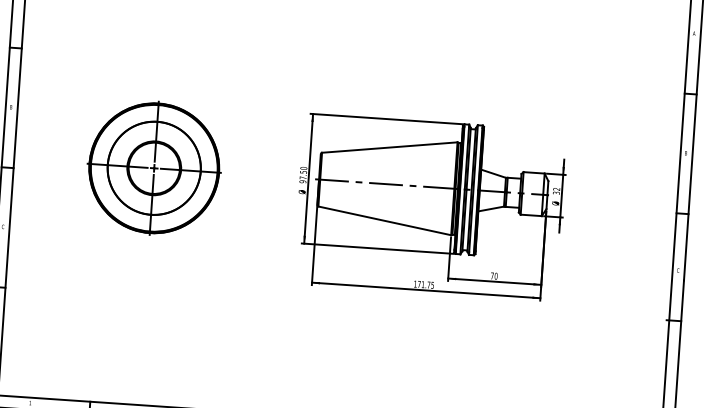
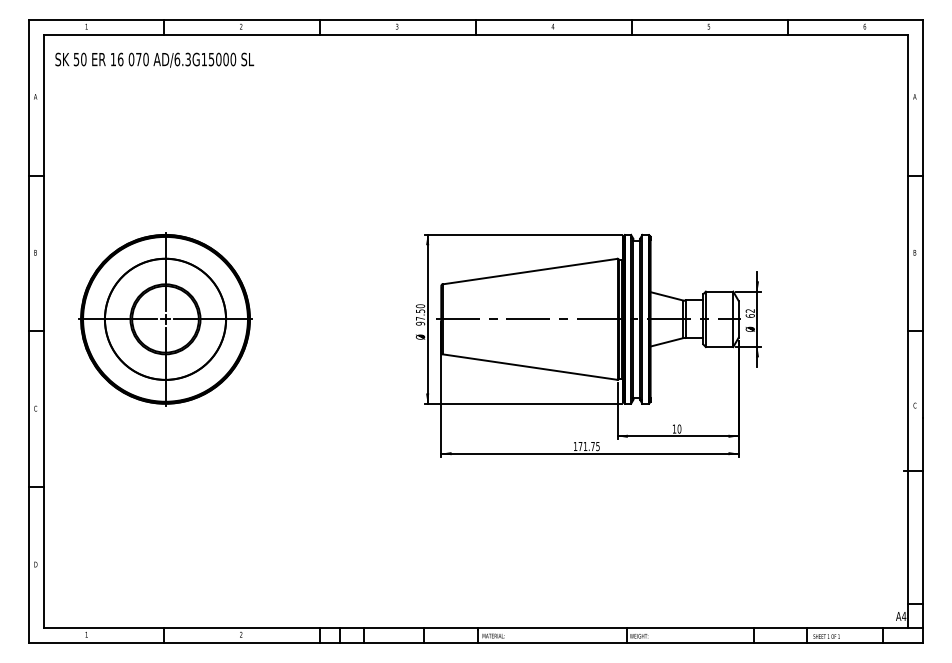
part: (154, 168) -> (165, 319), moved
text: (555, 192) -> (749, 315), 32 -> 62
text: (492, 275) -> (674, 428), 70 -> 10

